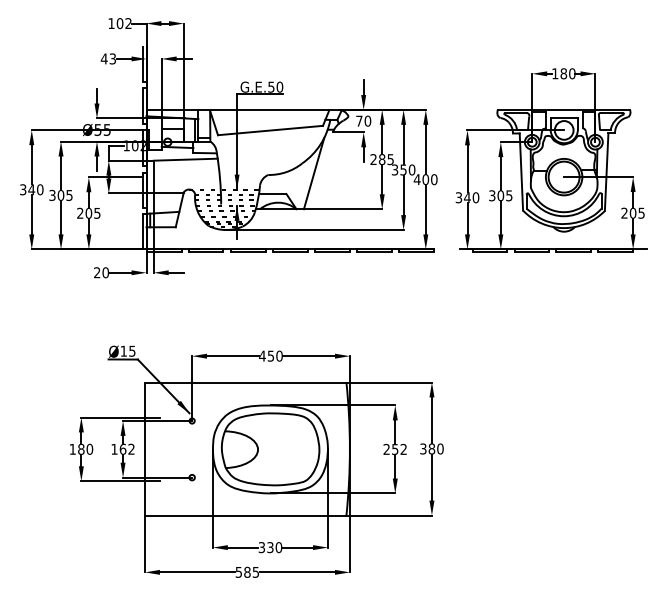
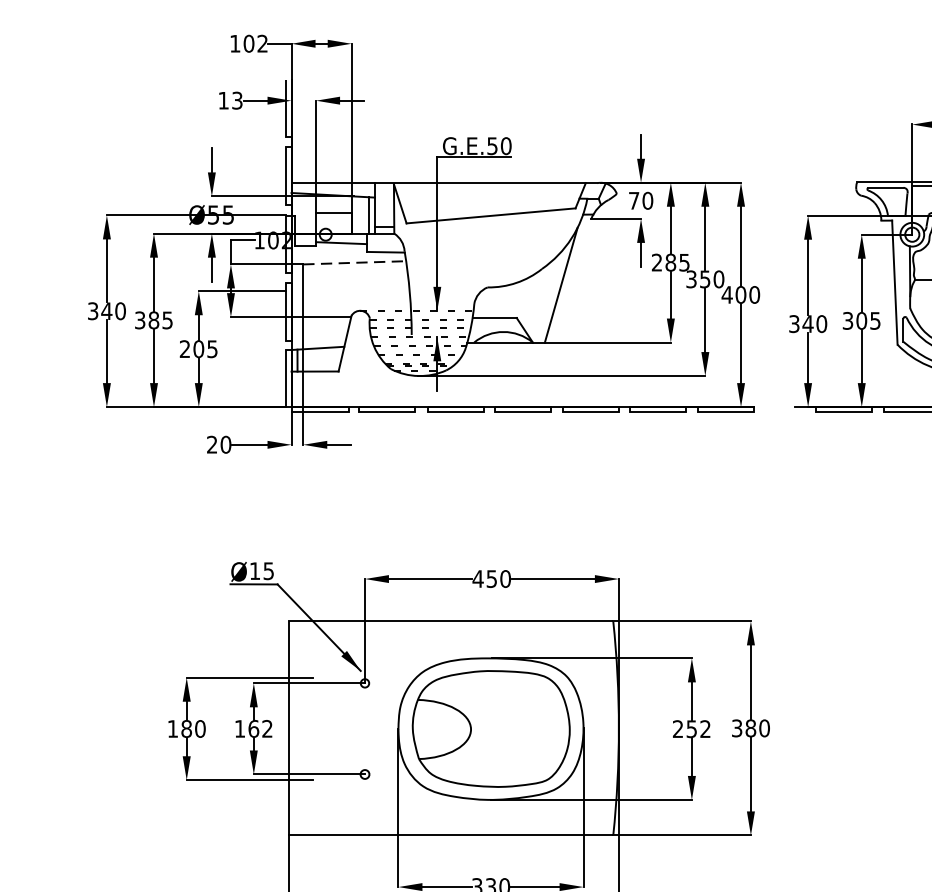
text: (103, 58) -> (222, 99), 43 -> 13
line: (186, 159) -> (355, 262), solid -> dashed
text: (60, 195) -> (153, 320), 305 -> 385

